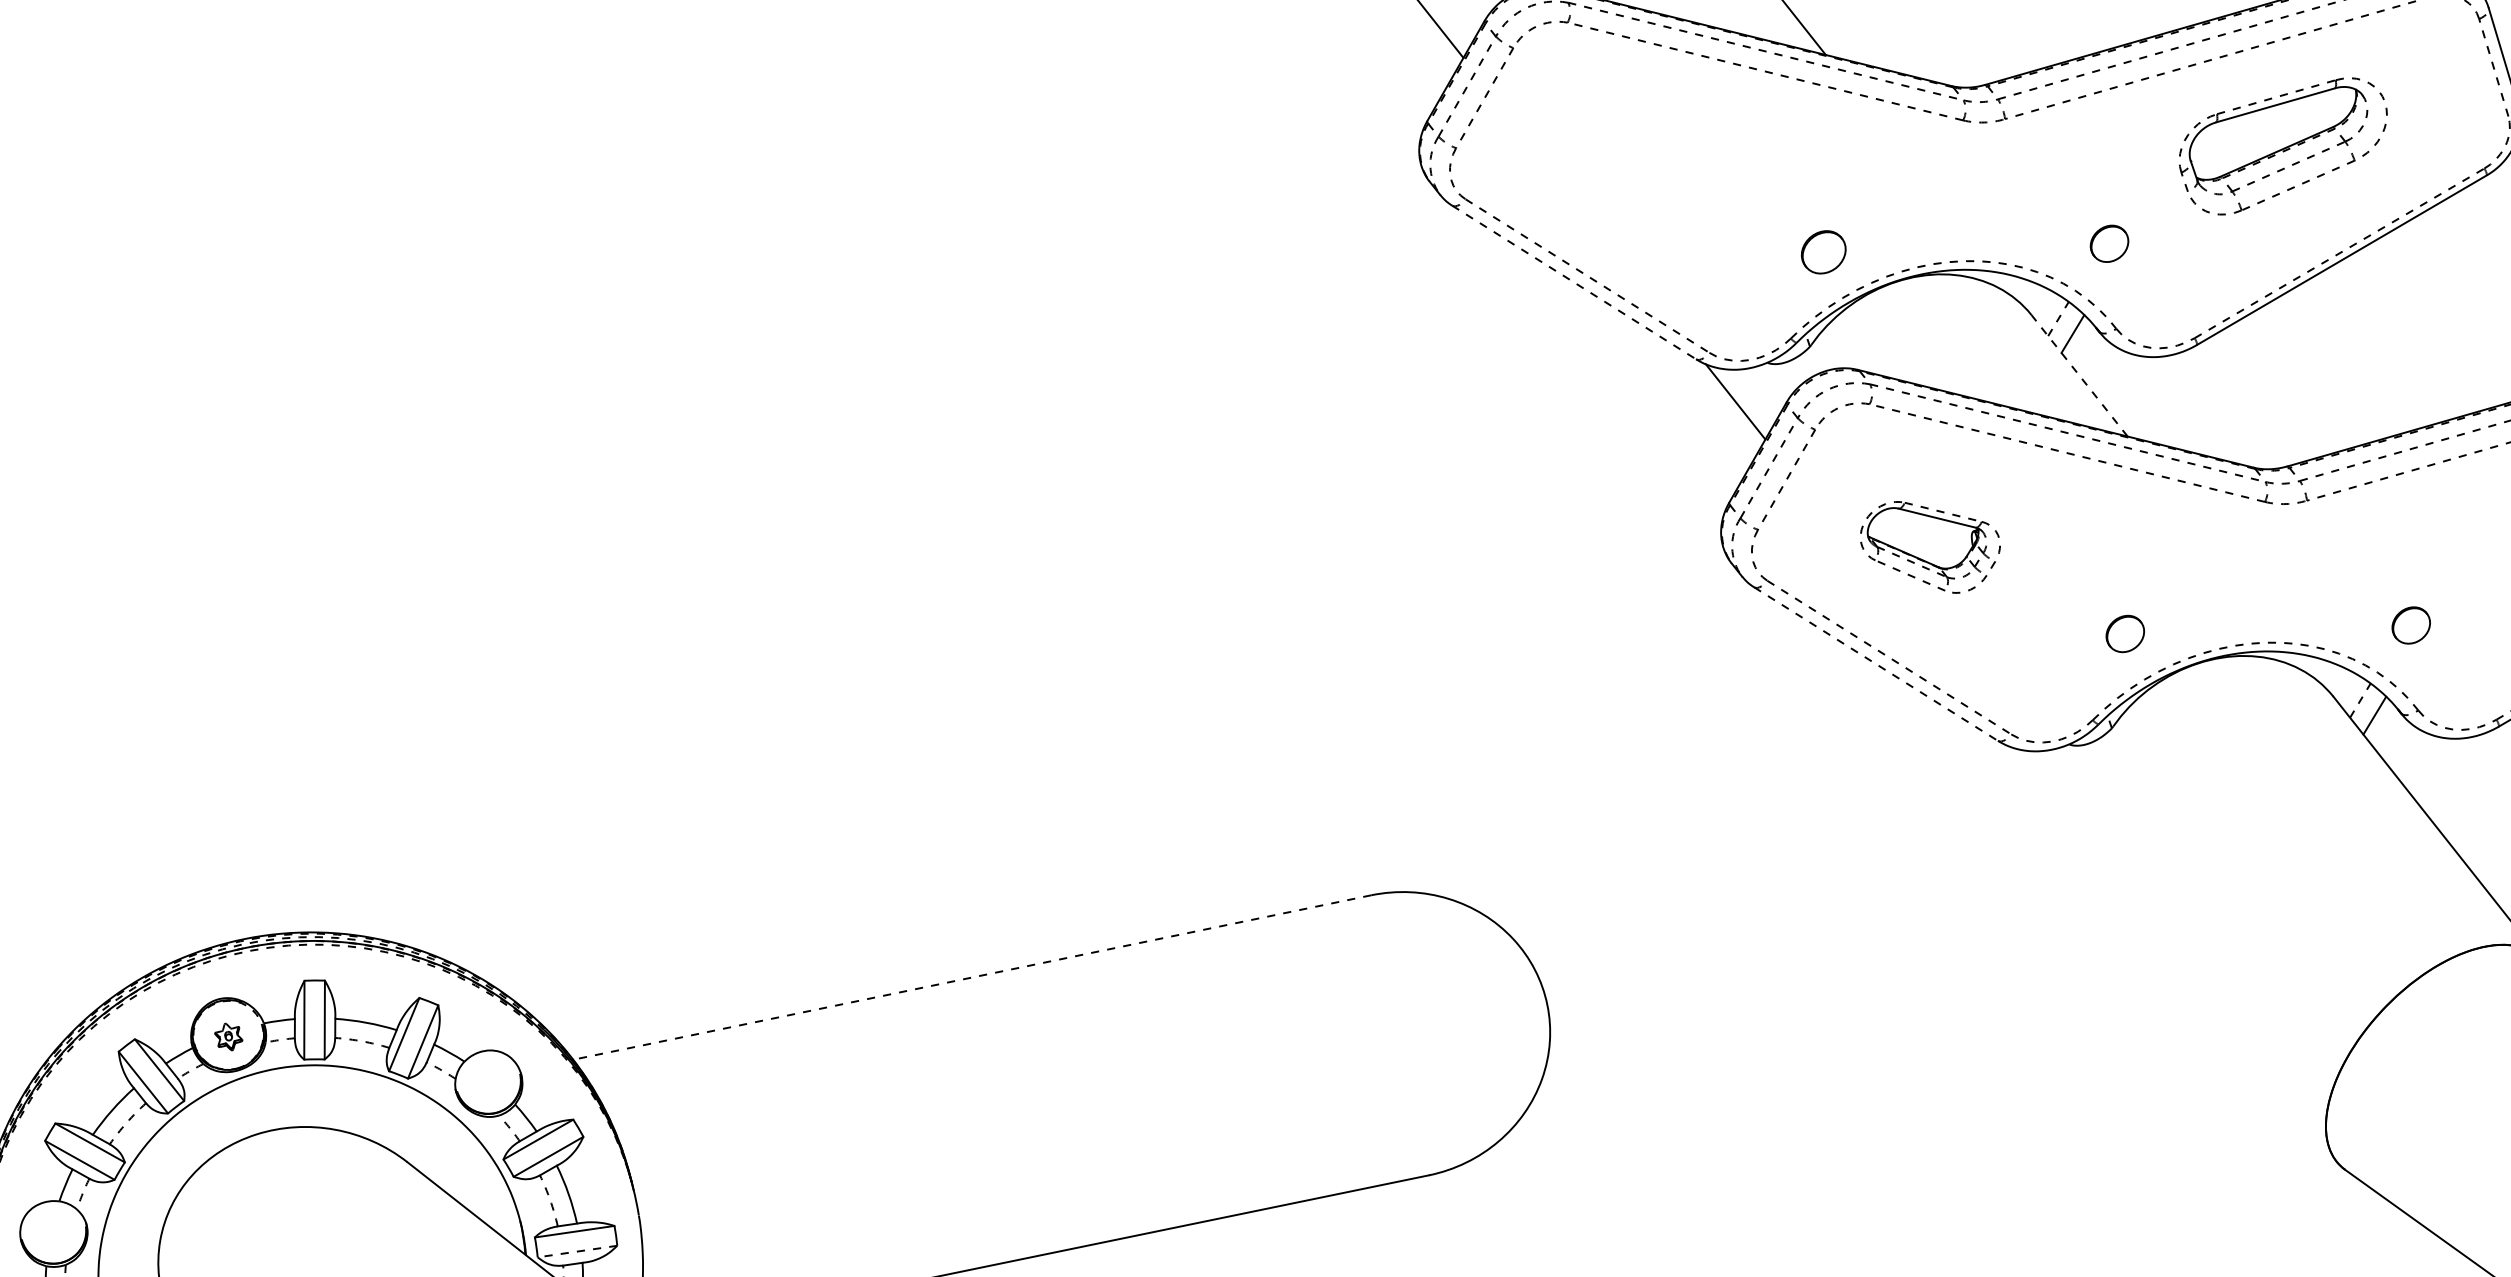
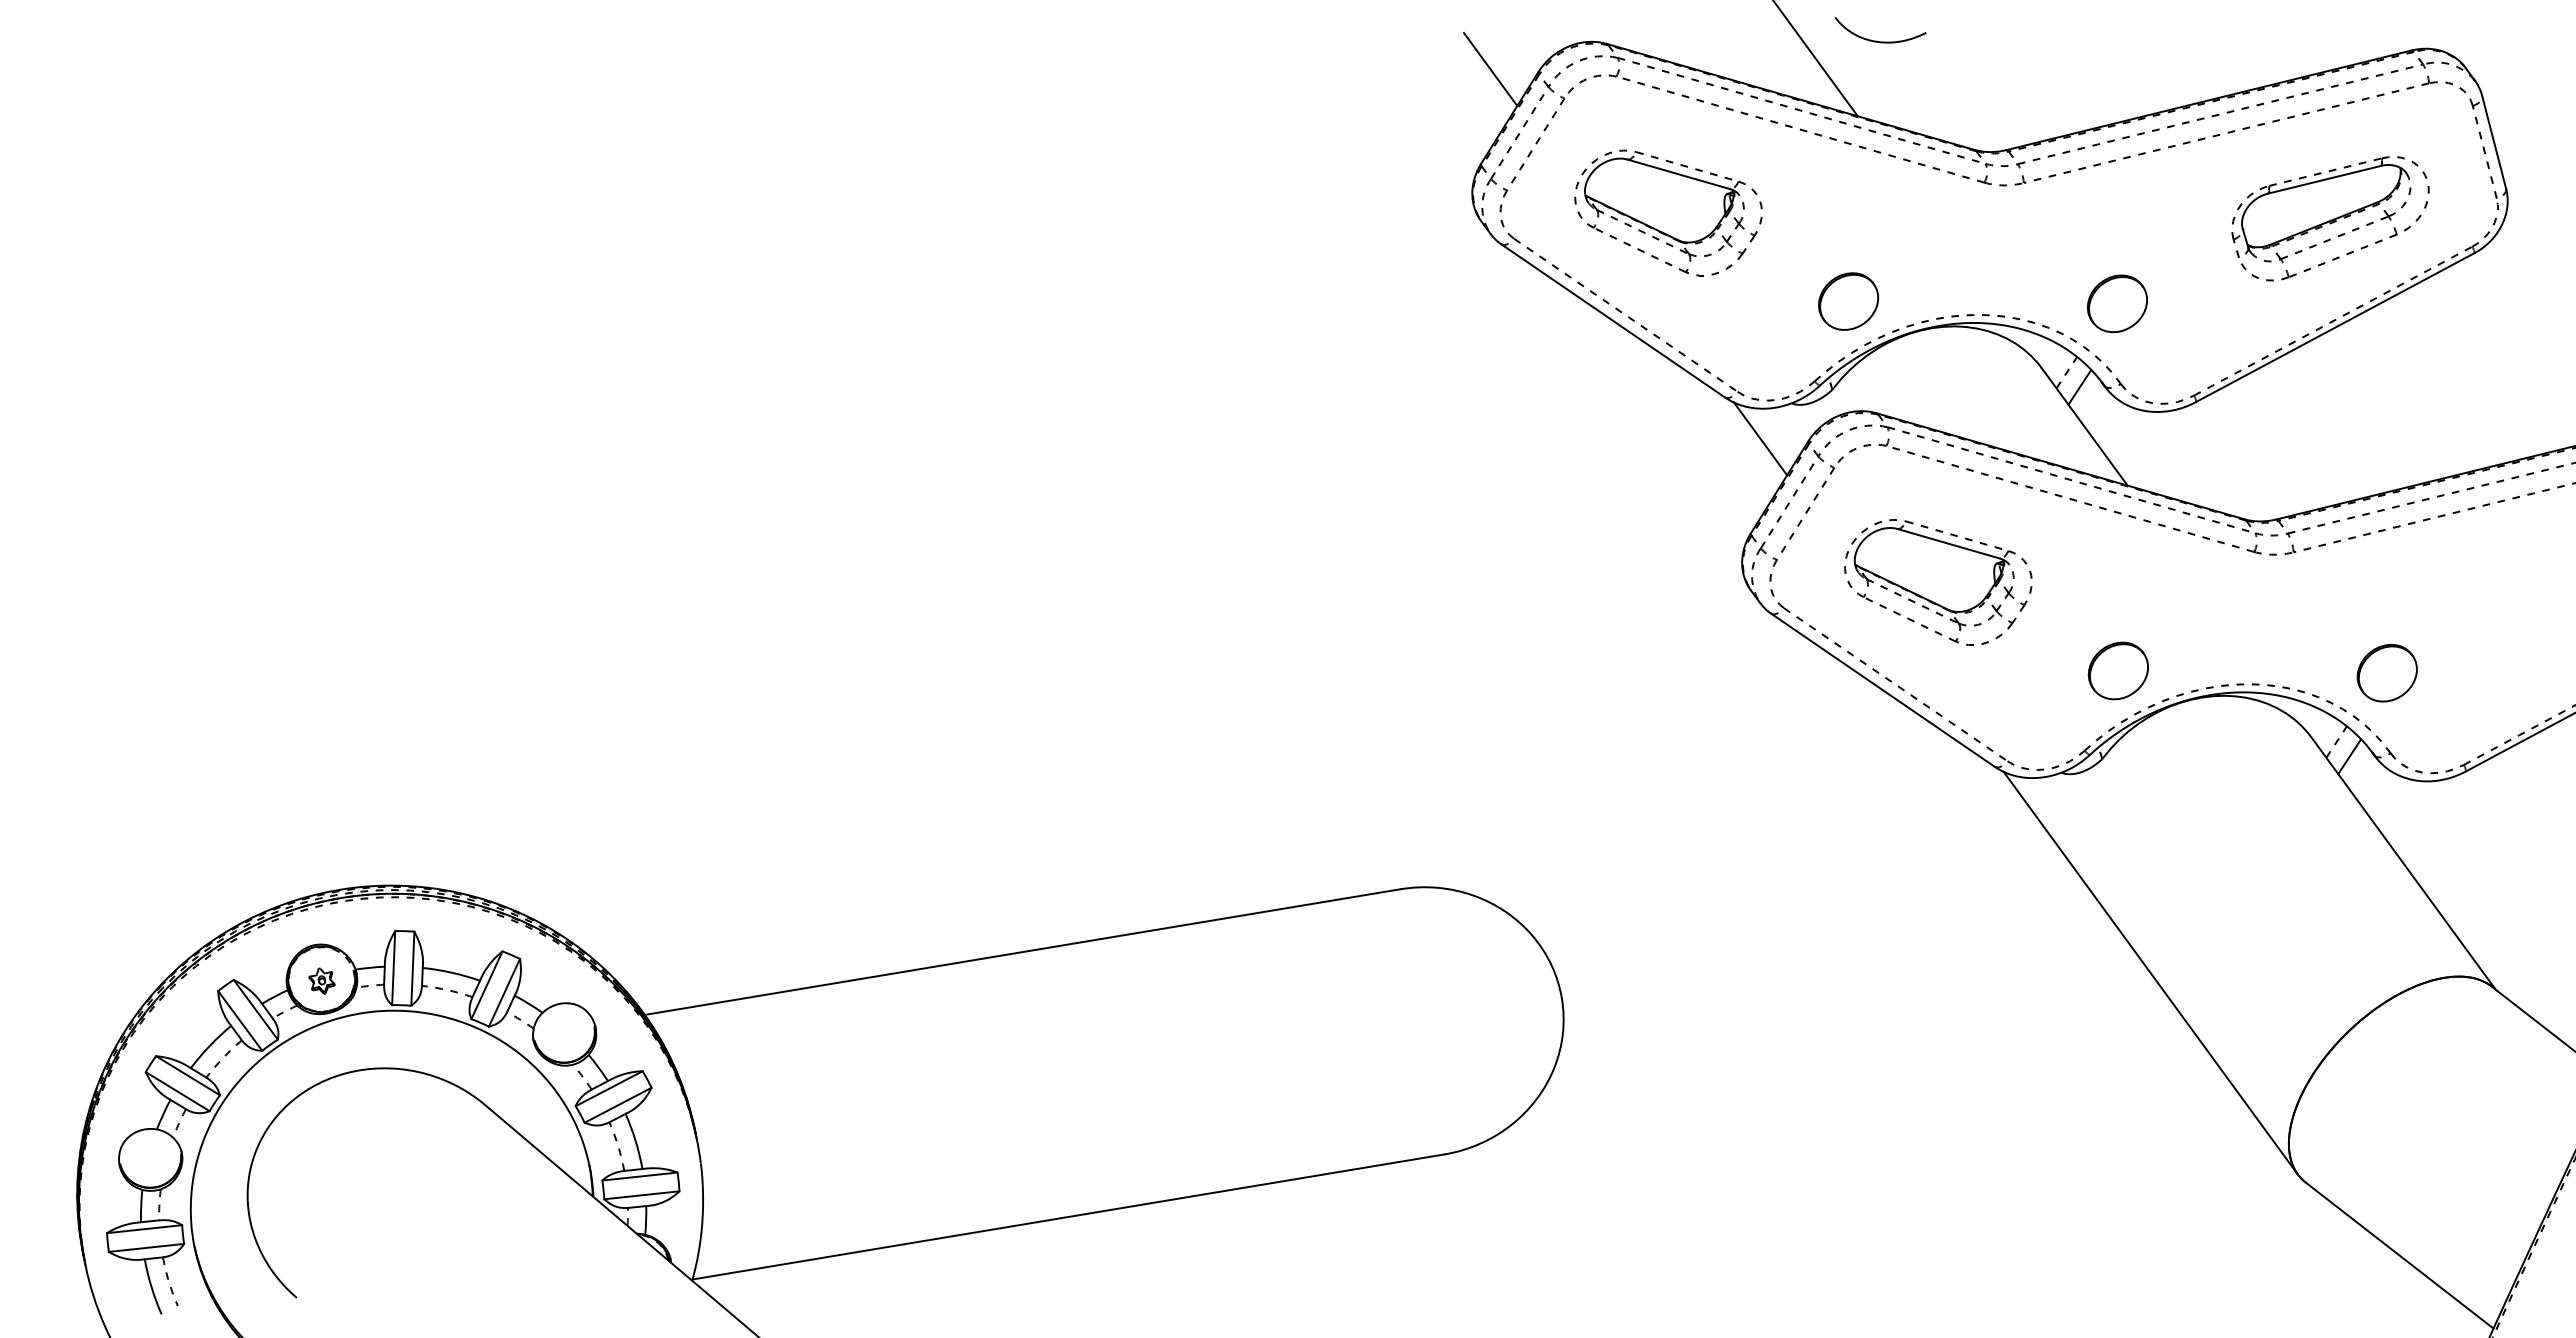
part: (2283, 146) -> (2330, 218), moved
part: (1628, 165) -> (1668, 212), added
part: (2109, 243) -> (2117, 303), size x1.67
part: (1823, 252) -> (1848, 301), size x1.43
line: (1574, 283) -> (1613, 321), dashed -> solid
line: (2079, 375) -> (2084, 426), dashed -> solid
part: (1930, 547) -> (1938, 582), size x1.43
part: (2410, 625) -> (2386, 673), size x1.67
part: (2124, 633) -> (2117, 670), size x1.67
line: (1876, 664) -> (1883, 690), dashed -> solid
line: (2171, 953) -> (2150, 972), added
line: (972, 977) -> (1022, 952), dashed -> solid
line: (577, 1251) -> (641, 1195), dashed -> solid

